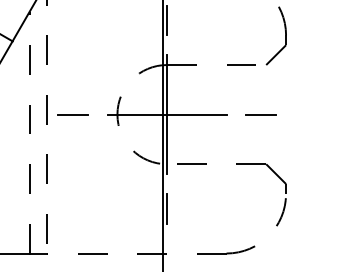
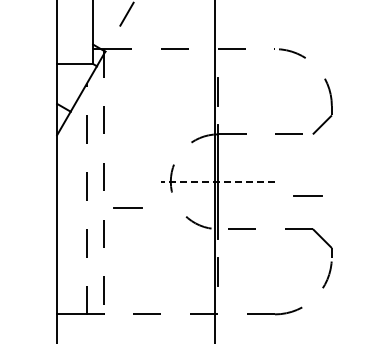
line: (72, 114) -> (127, 207), moved
line: (167, 114) -> (218, 181), solid -> dashed
line: (260, 114) -> (307, 195), moved

